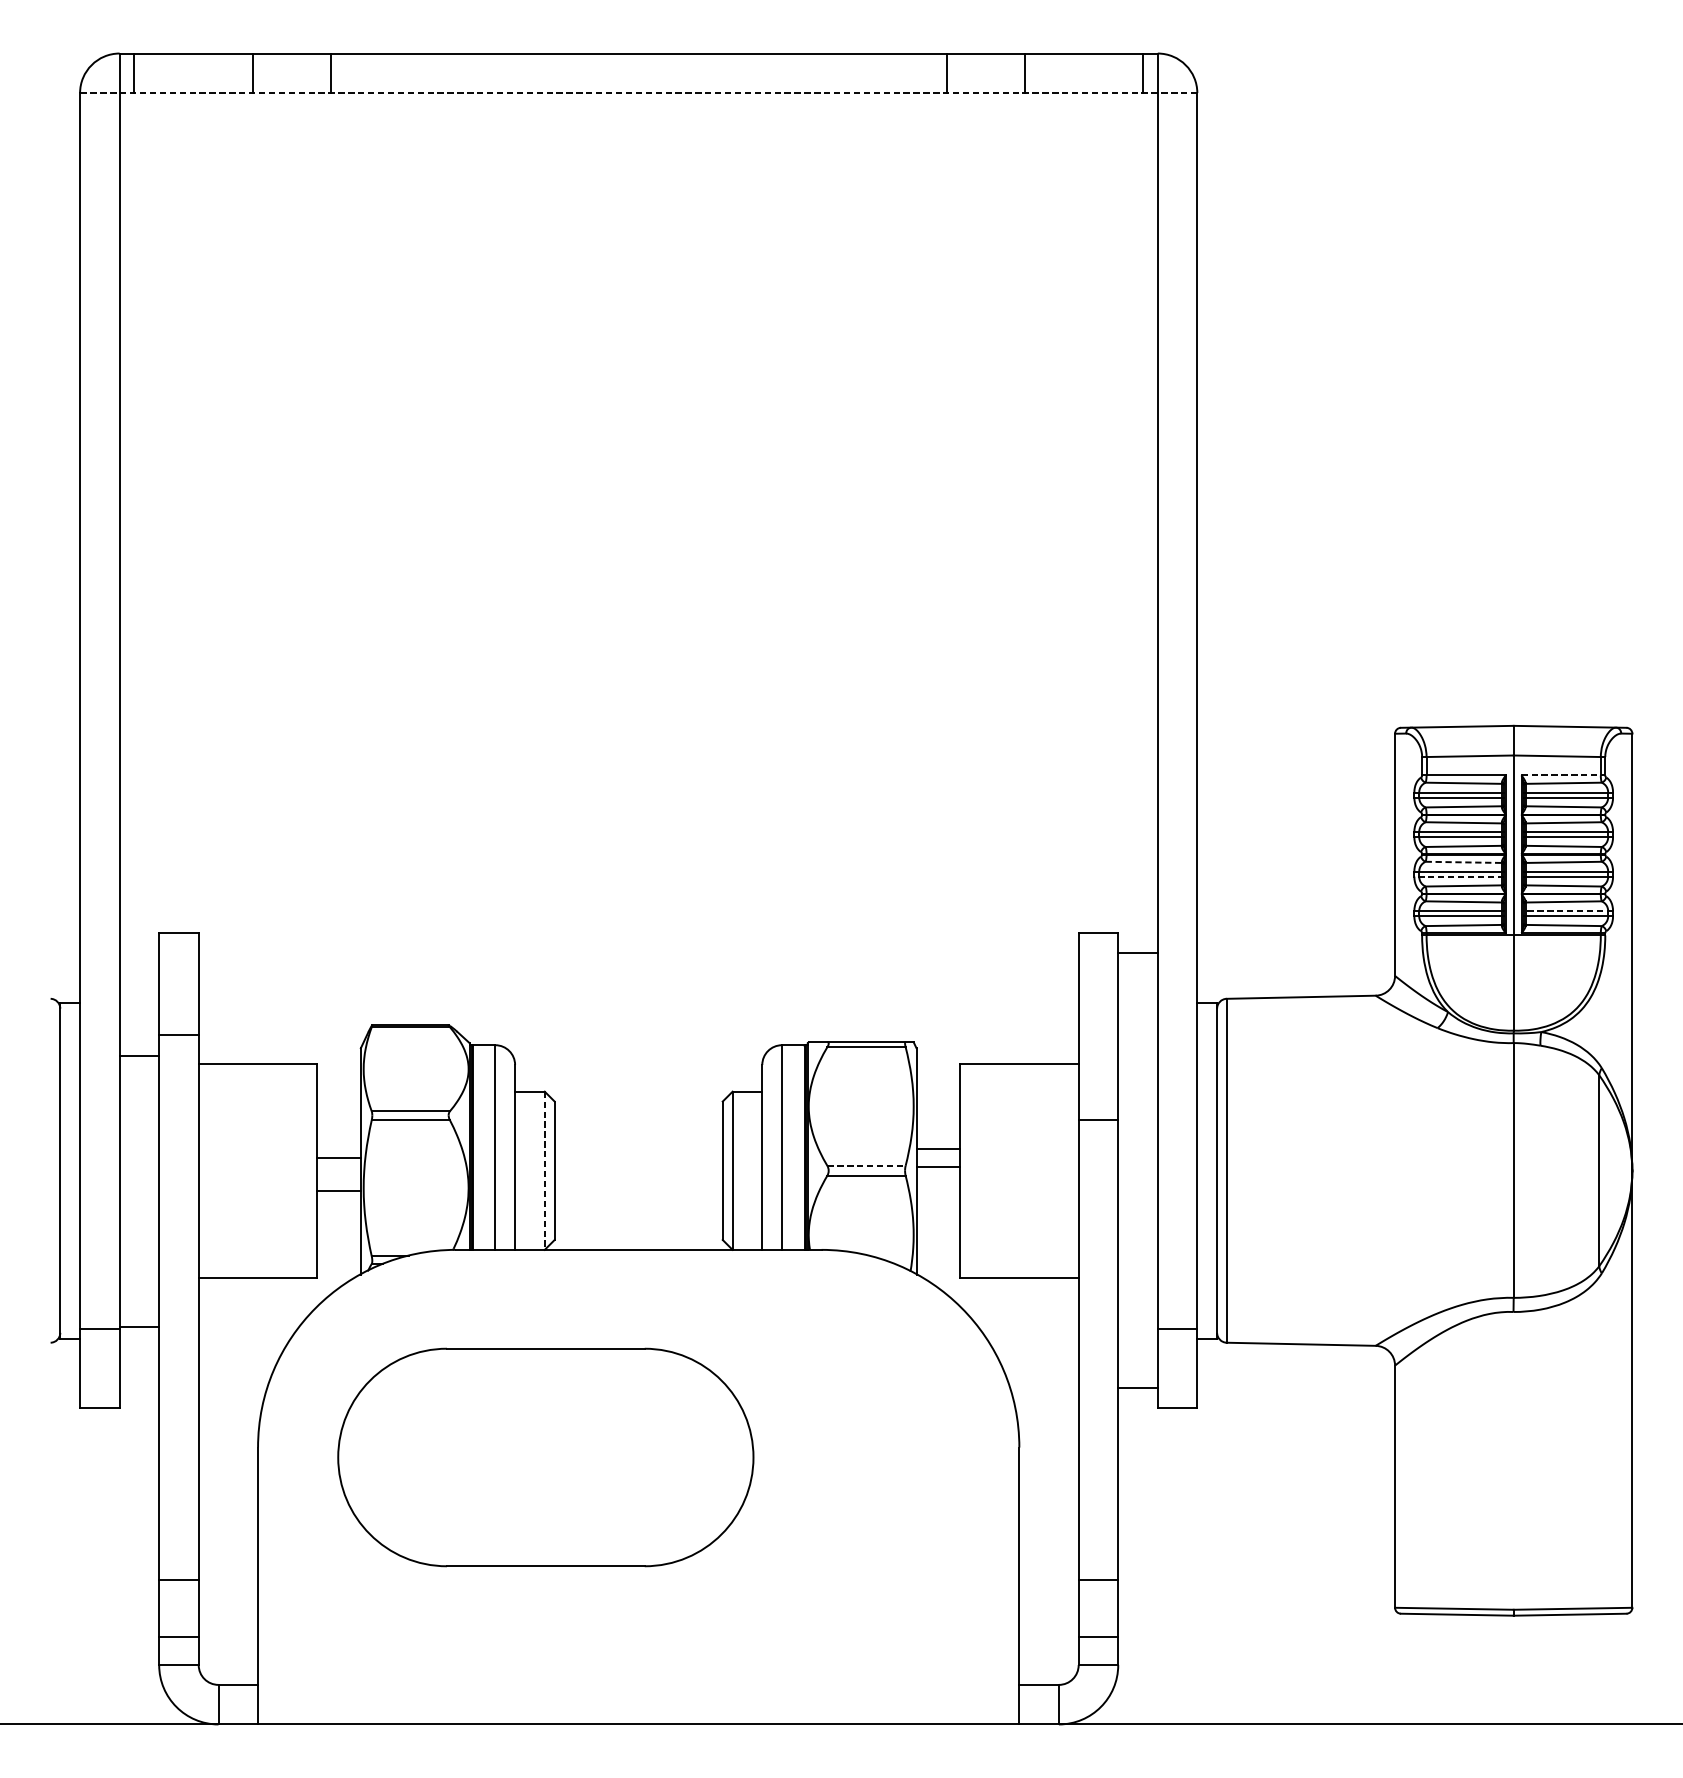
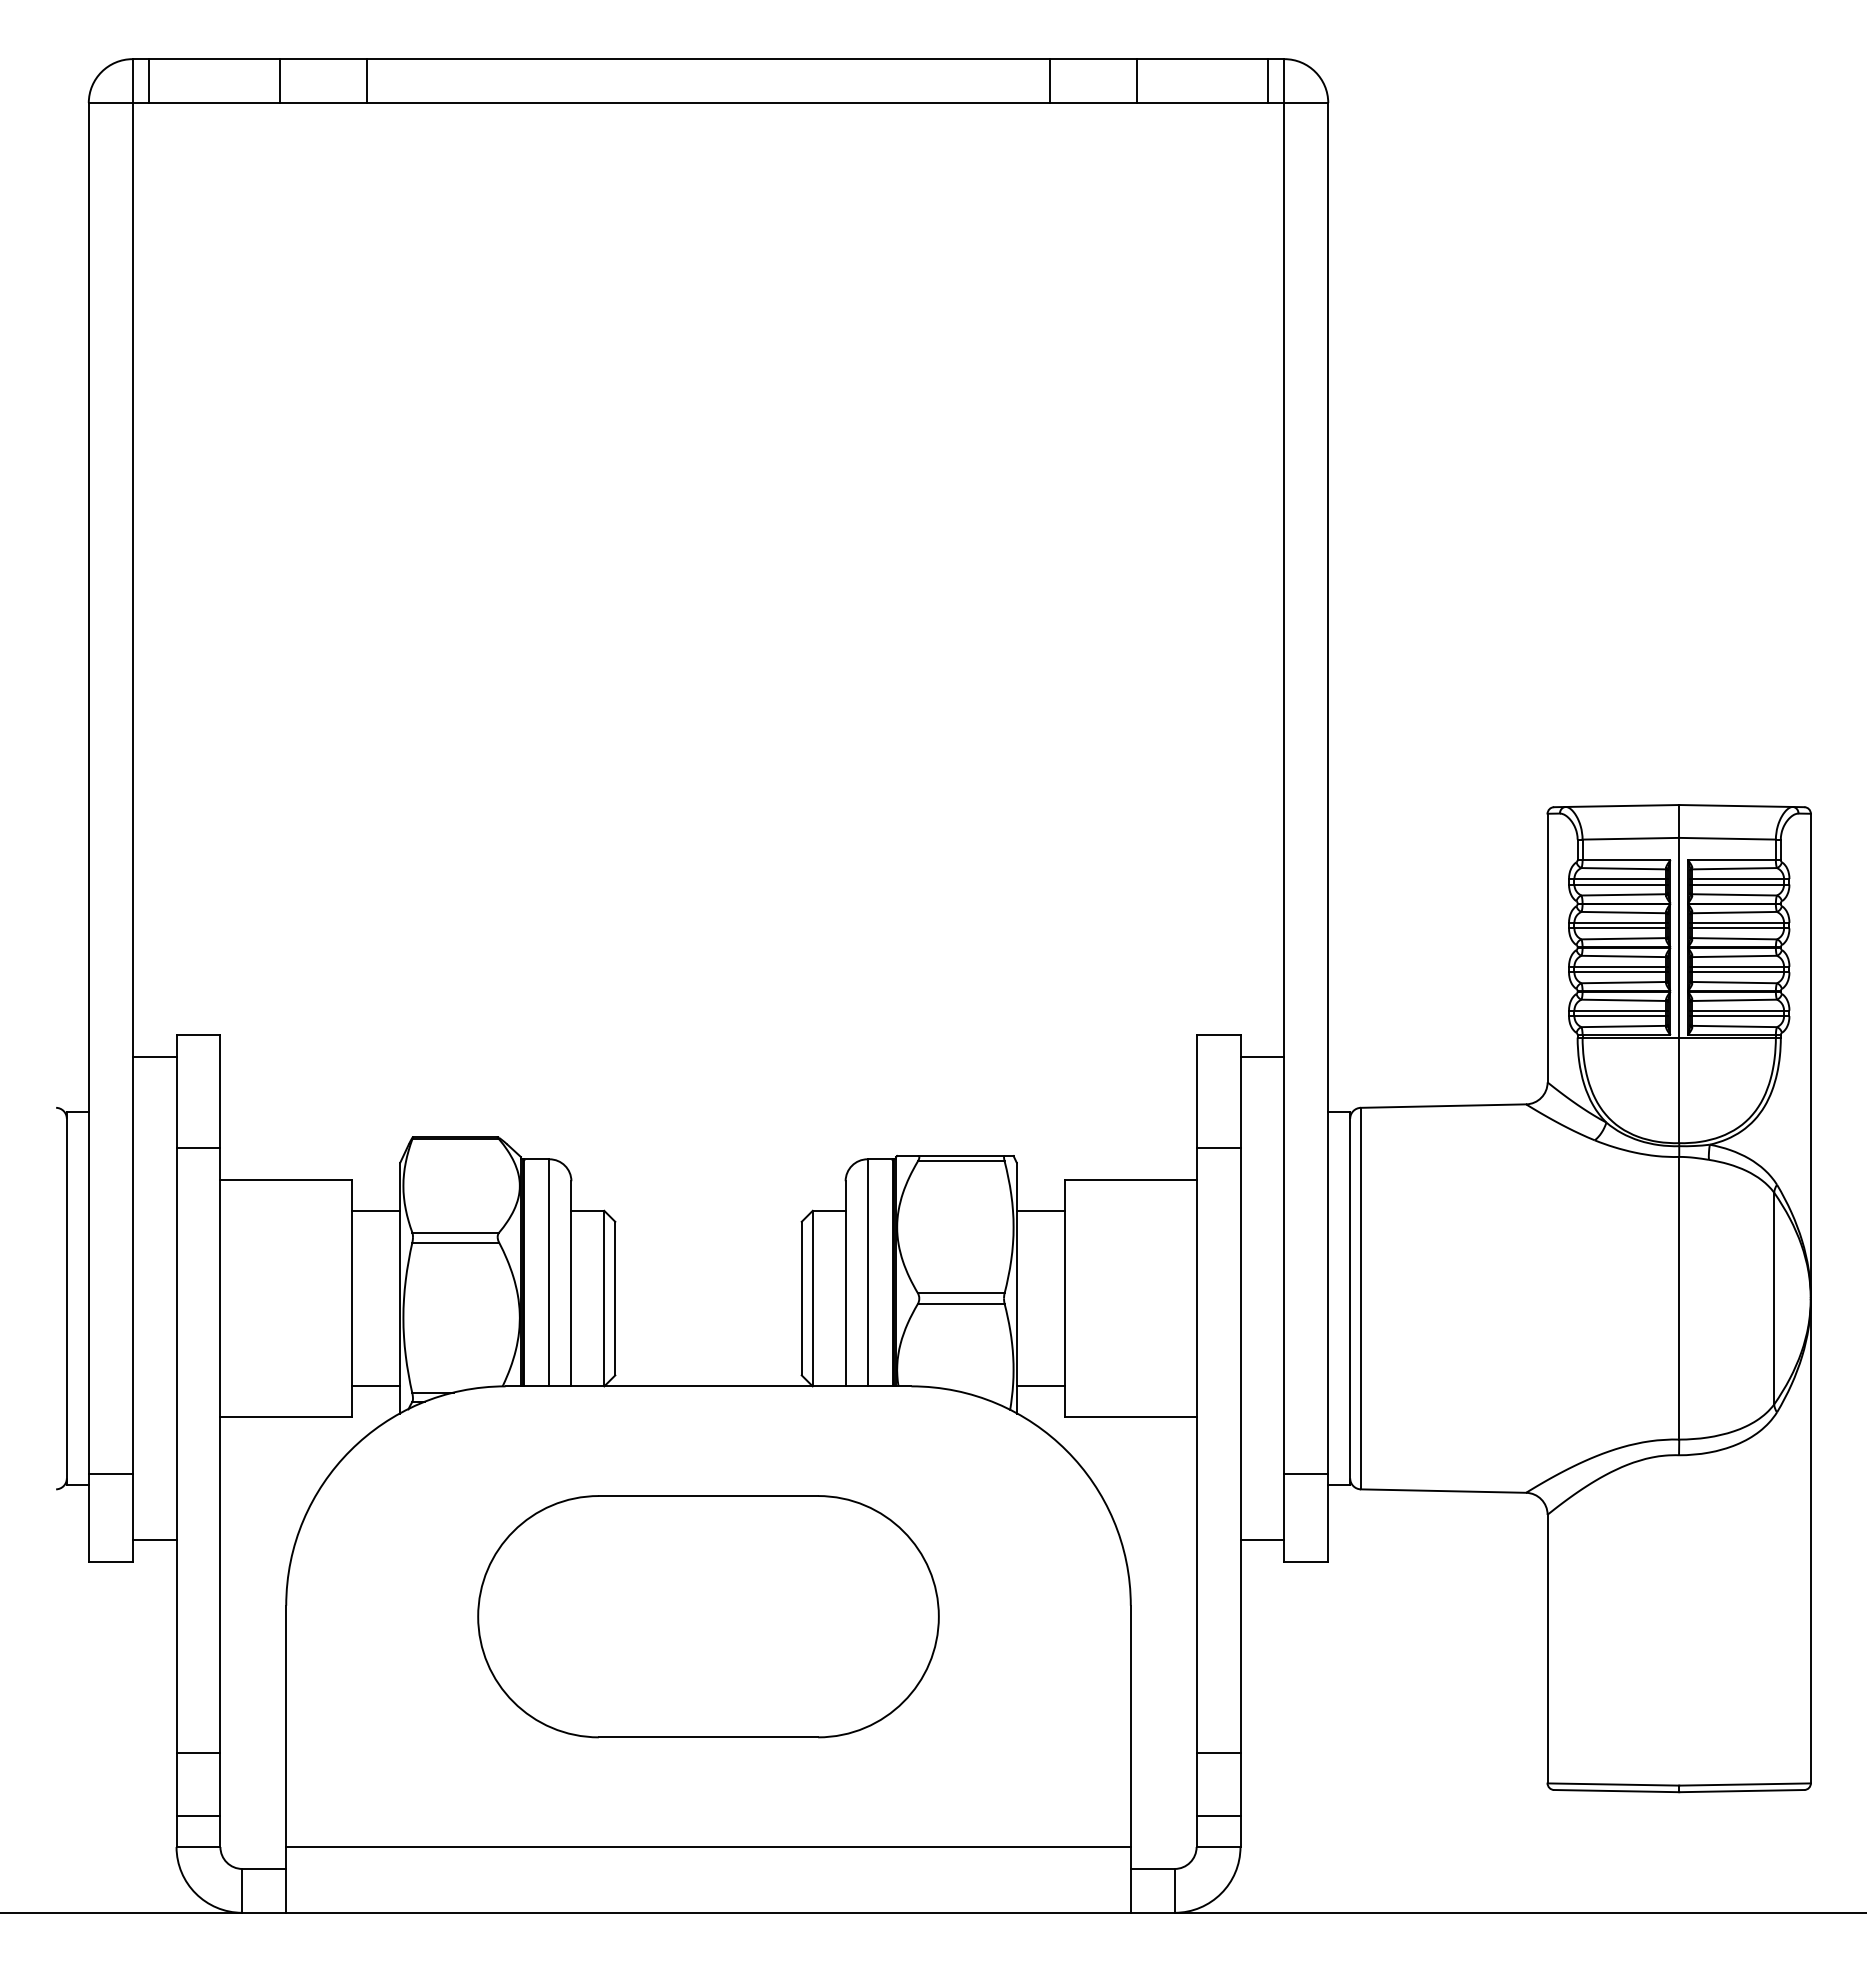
line: (638, 93) -> (708, 103), dashed -> solid
line: (1563, 775) -> (1734, 860), dashed -> solid
line: (1464, 862) -> (1624, 956), dashed -> solid
line: (1458, 876) -> (1618, 972), dashed -> solid
line: (1568, 911) -> (1739, 1010), dashed -> solid
line: (139, 1056) -> (154, 1057), moved
line: (1098, 1119) -> (1218, 1147), moved
line: (937, 1149) -> (1040, 1386), moved
line: (339, 1158) -> (376, 1210), moved
line: (866, 1166) -> (961, 1293), dashed -> solid
line: (937, 1167) -> (1040, 1210), moved
line: (544, 1170) -> (604, 1298), dashed -> solid
line: (339, 1191) -> (376, 1386), moved
line: (139, 1326) -> (154, 1539), moved
part: (545, 1457) -> (708, 1616), moved
line: (638, 1665) -> (708, 1847), added

